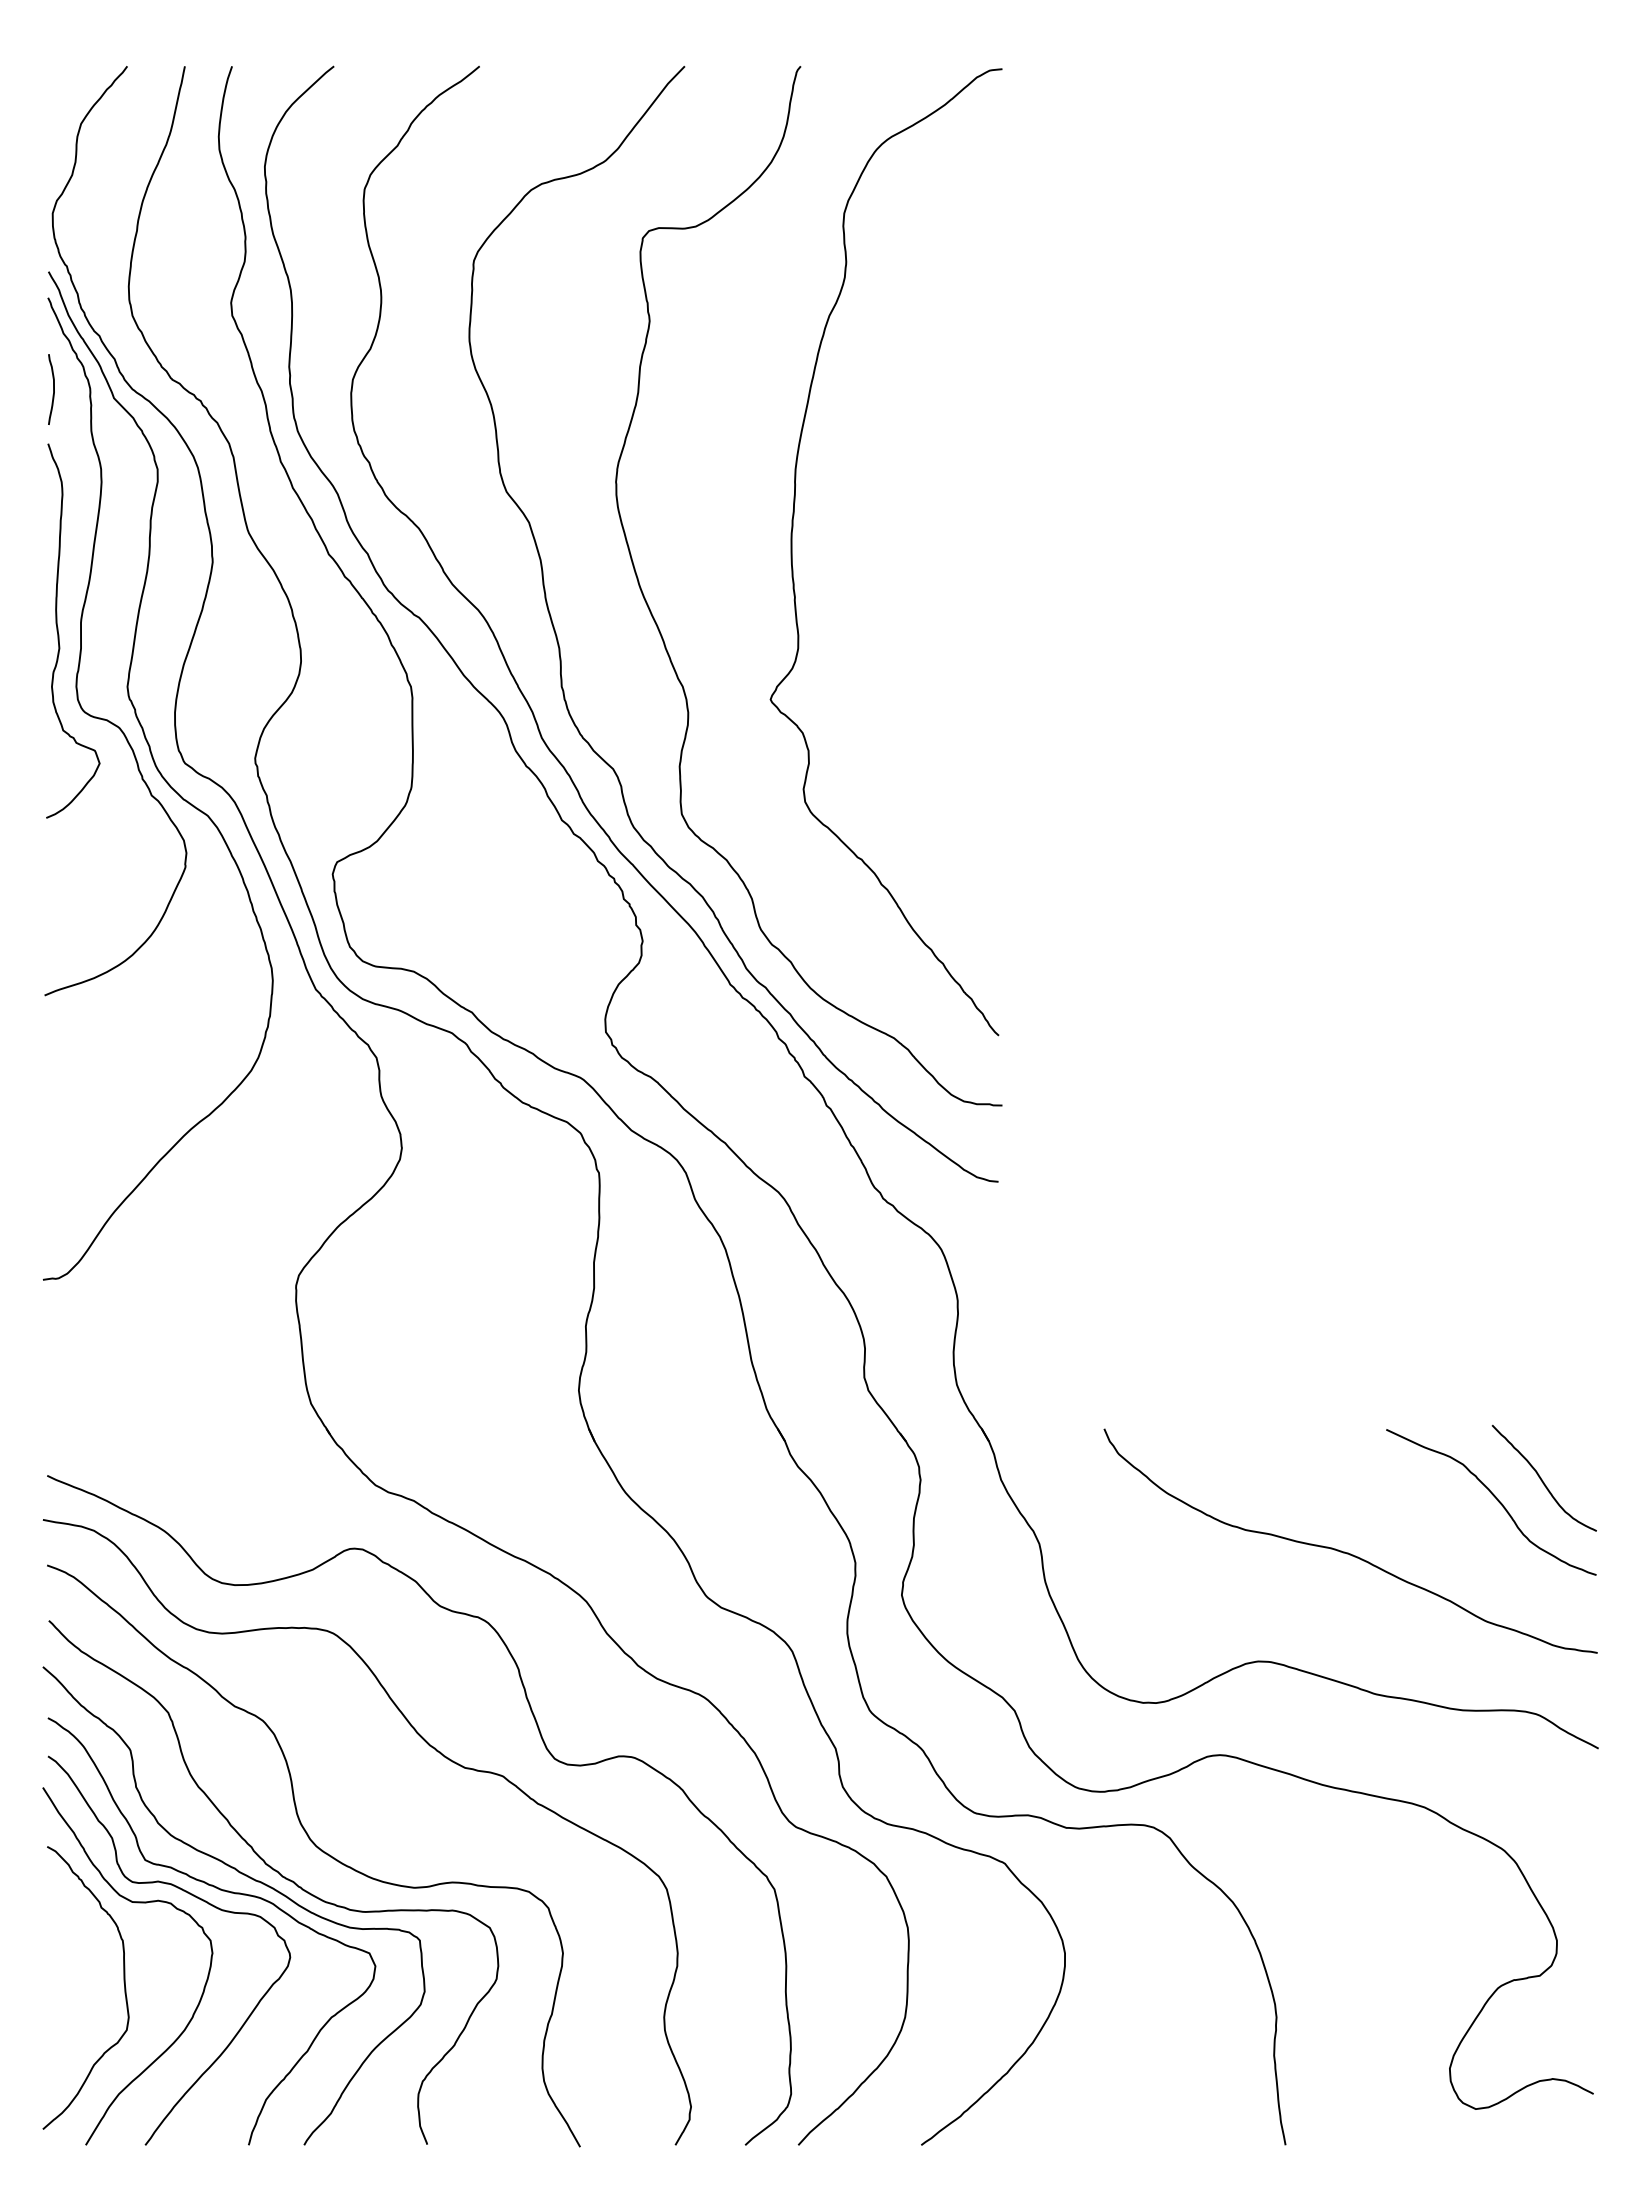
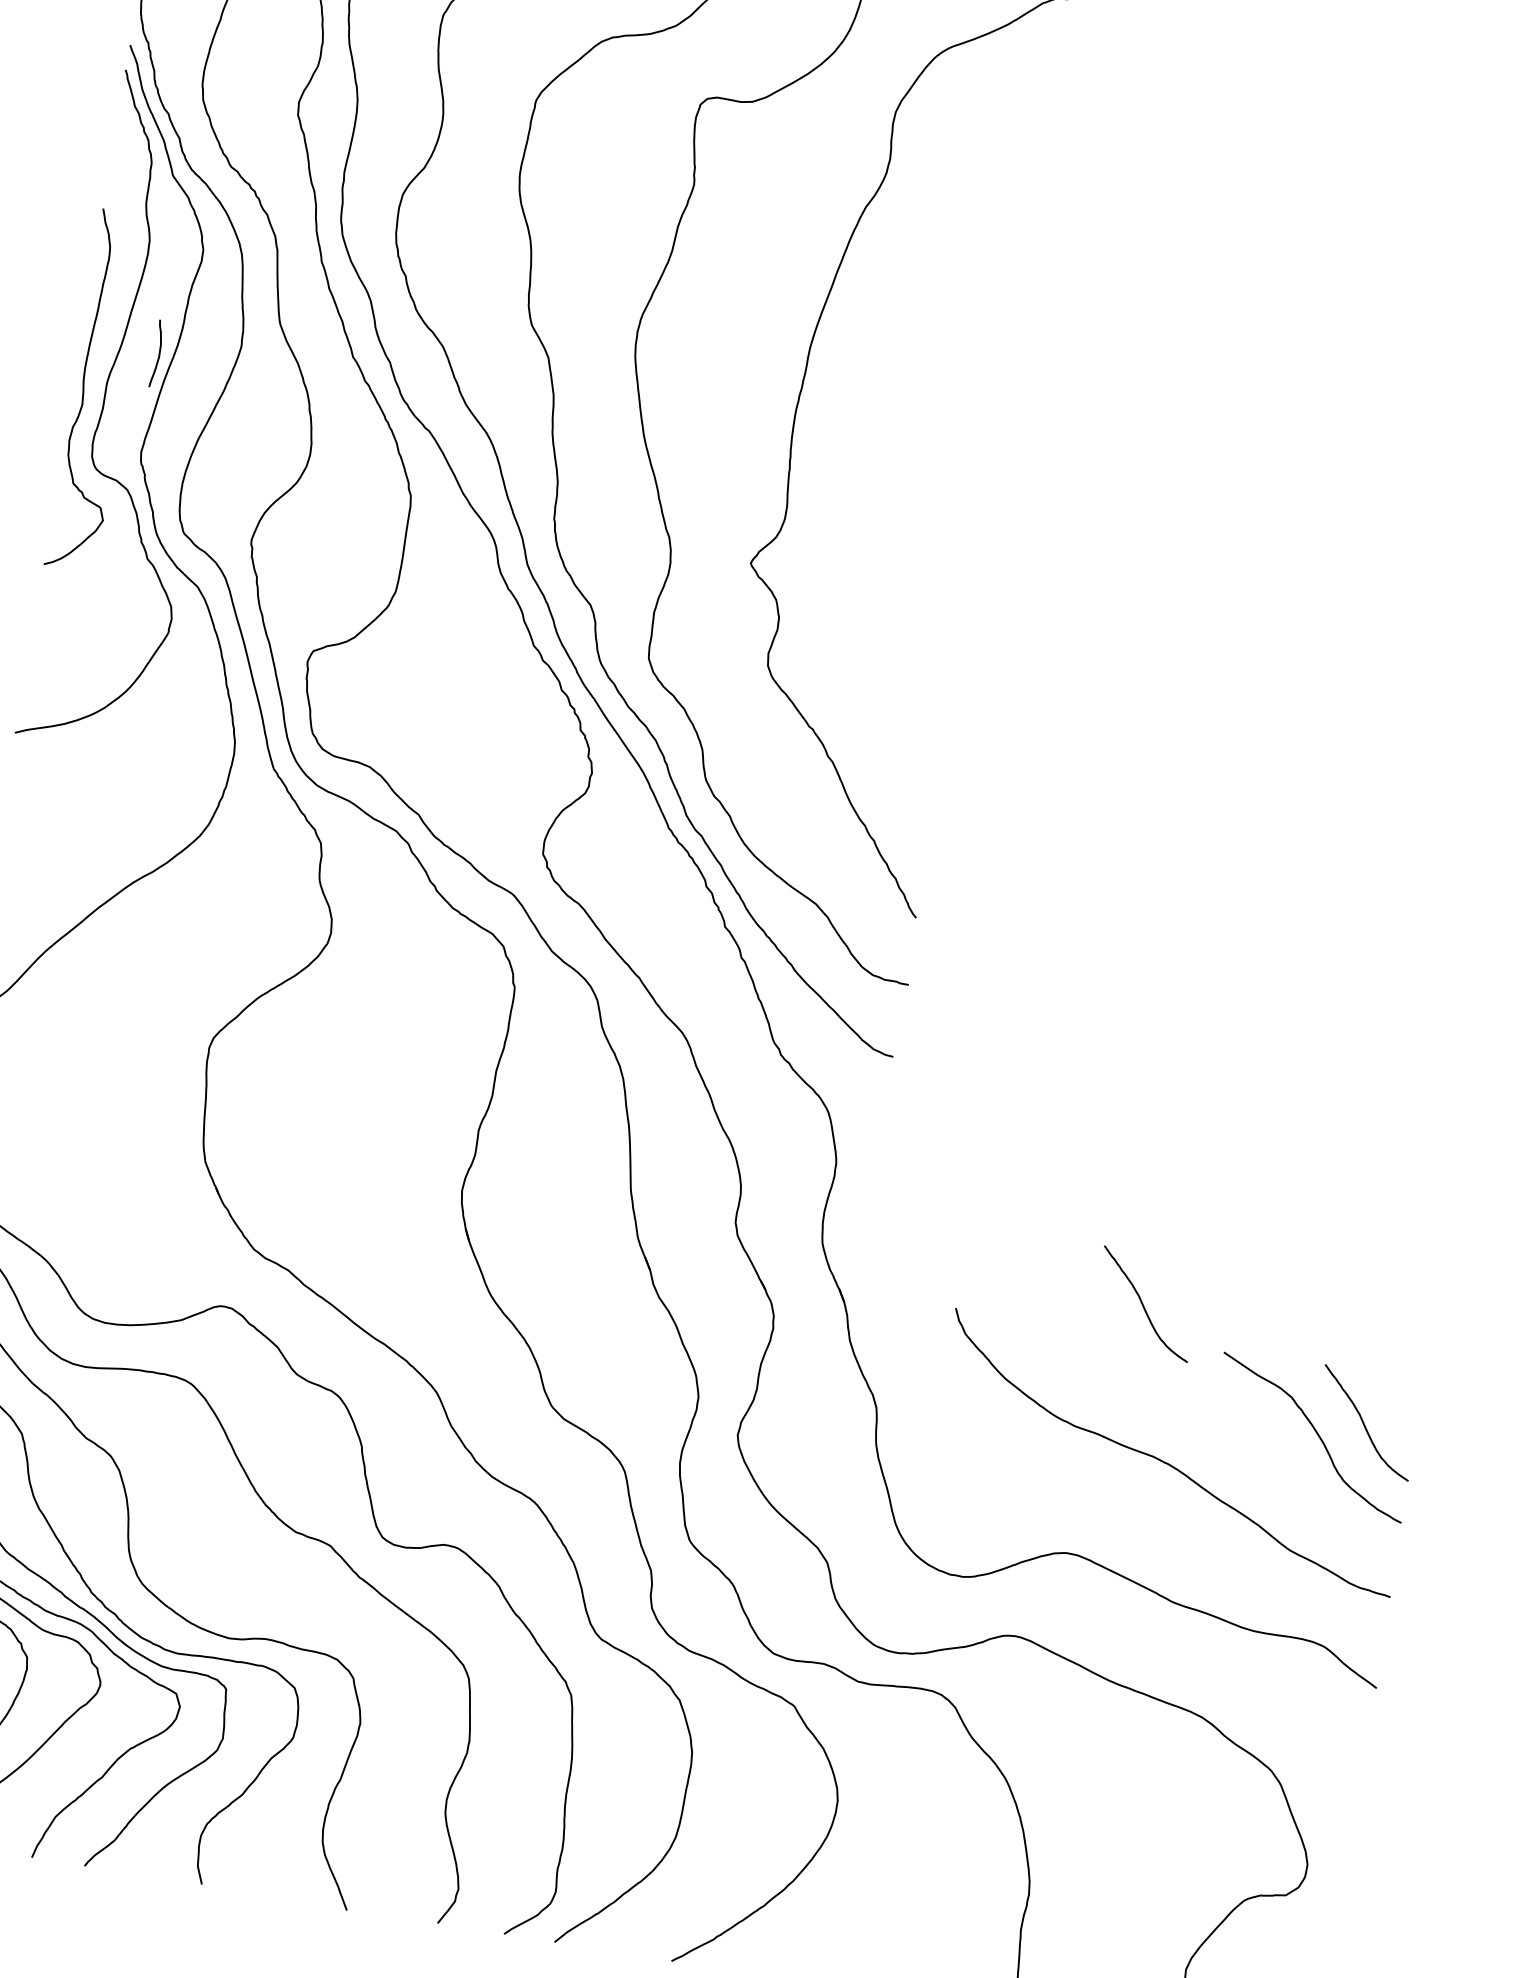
curve: (53, 389) -> (159, 354), moved
curve: (1295, 1392) -> (1143, 1303), added

